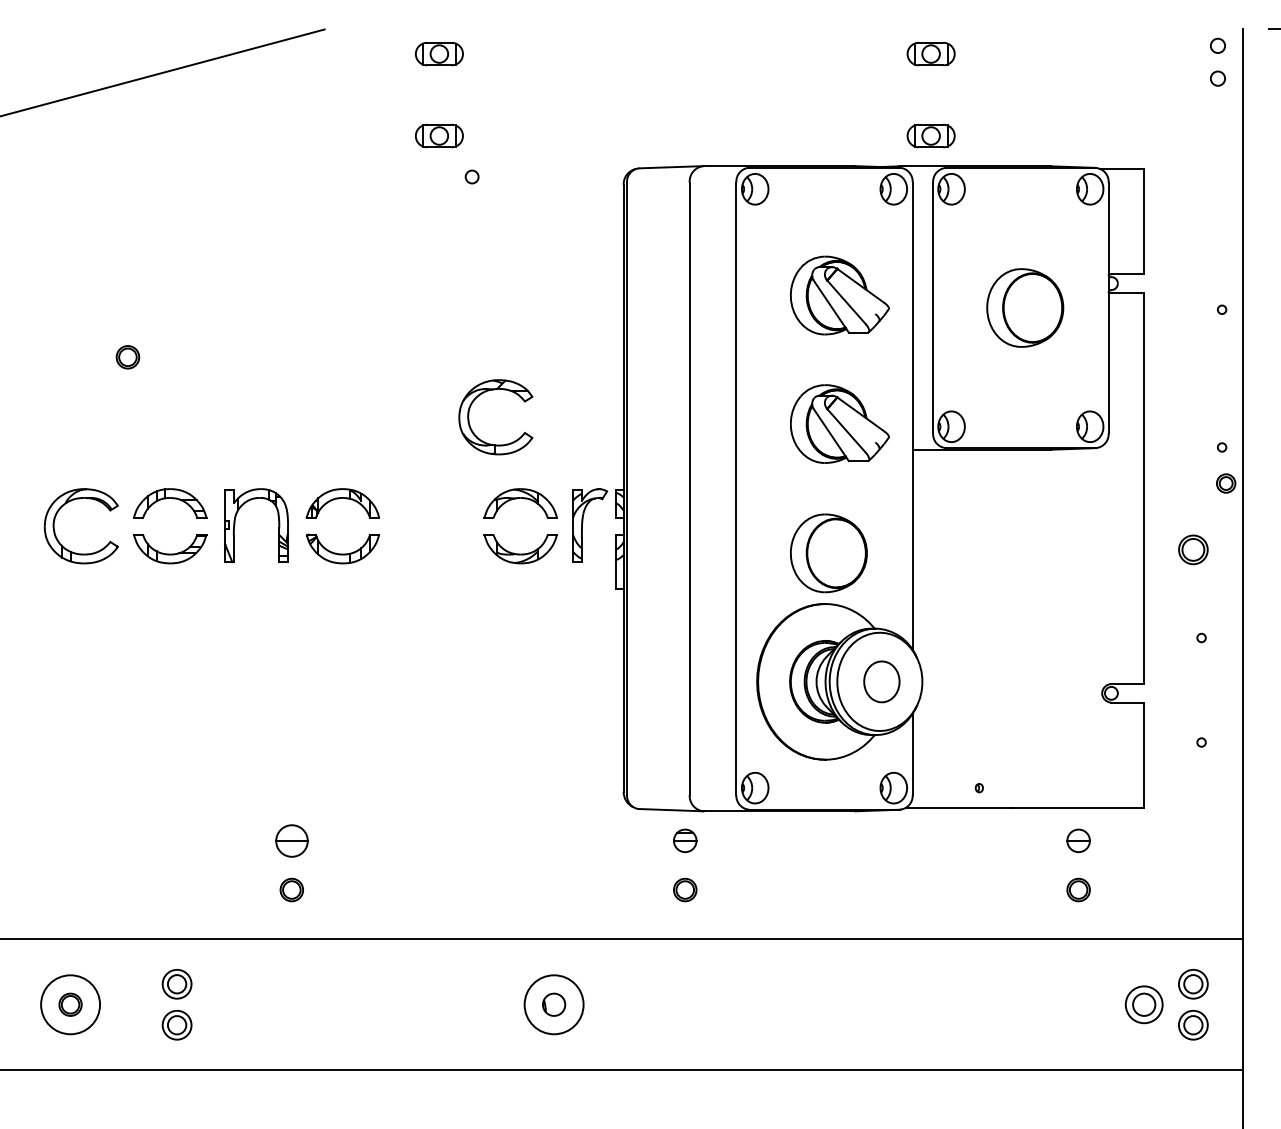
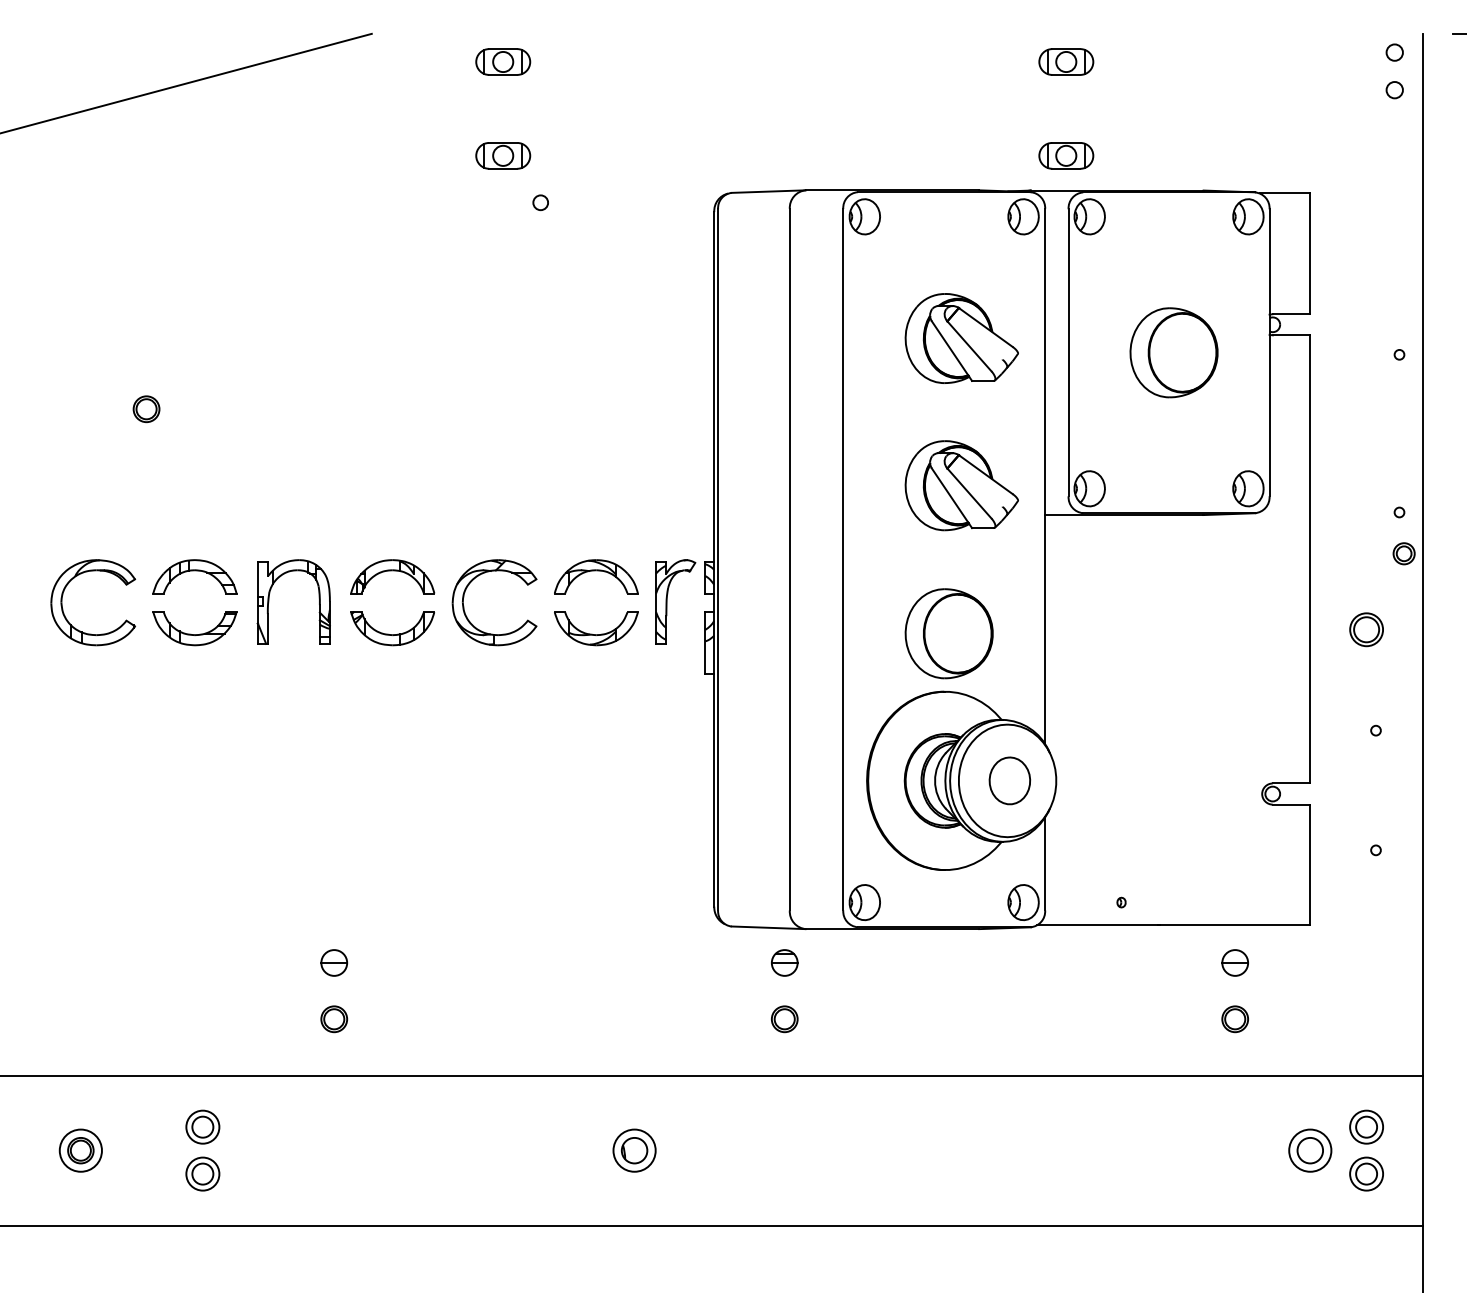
part: (472, 429) -> (467, 616), moved
part: (291, 840) -> (333, 962), size x0.71
circle: (70, 1004) -> (80, 1150), size x0.62
circle: (553, 1004) -> (633, 1150), size x0.62

